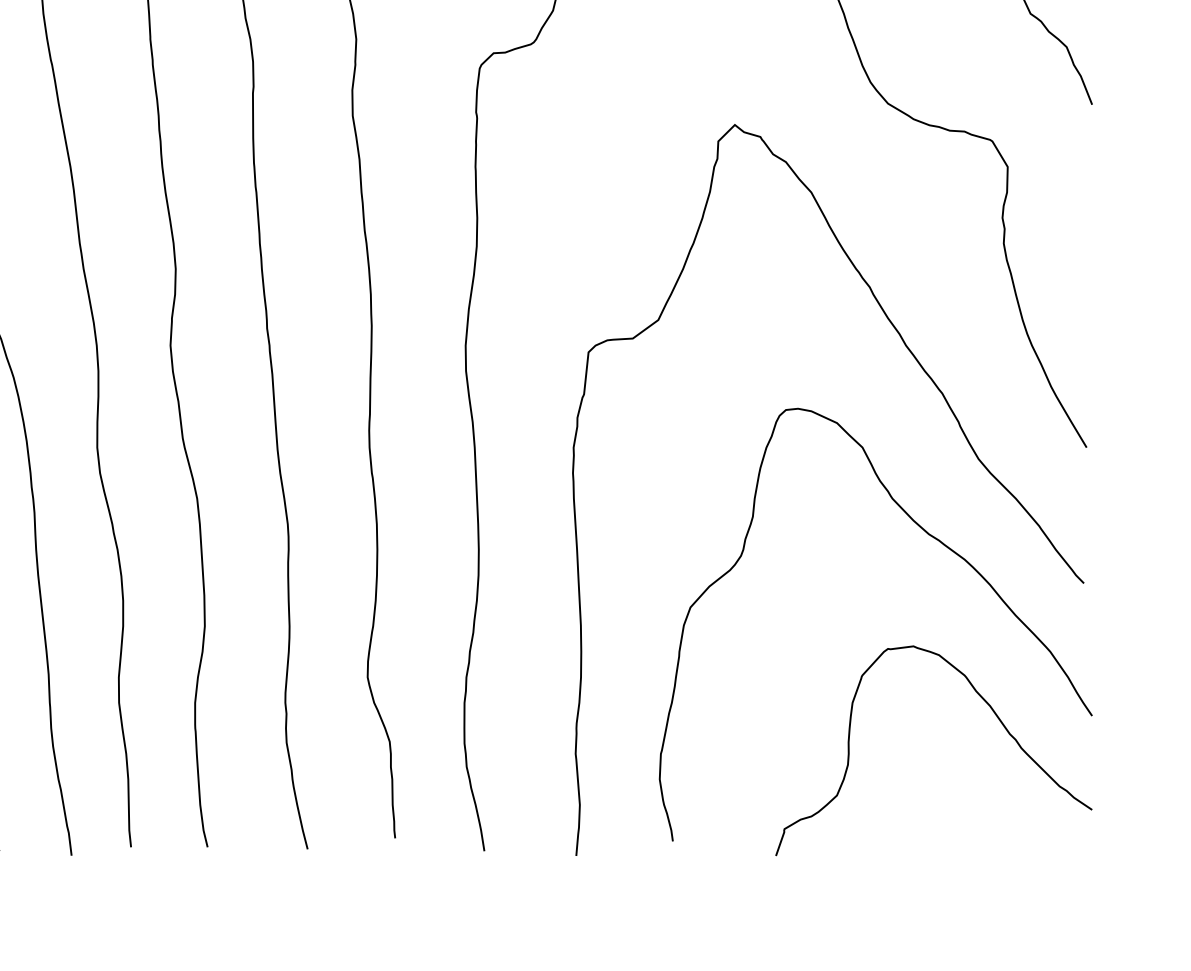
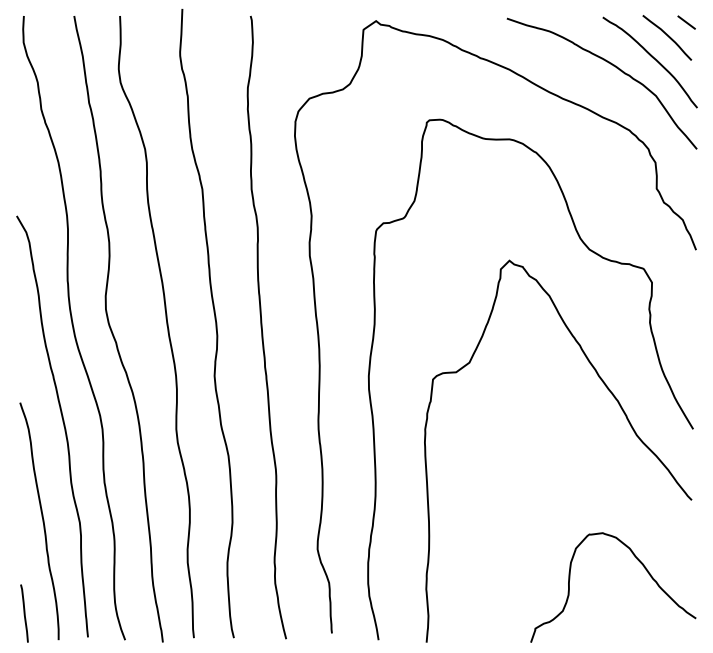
curve: (930, 537) -> (611, 476), removed

